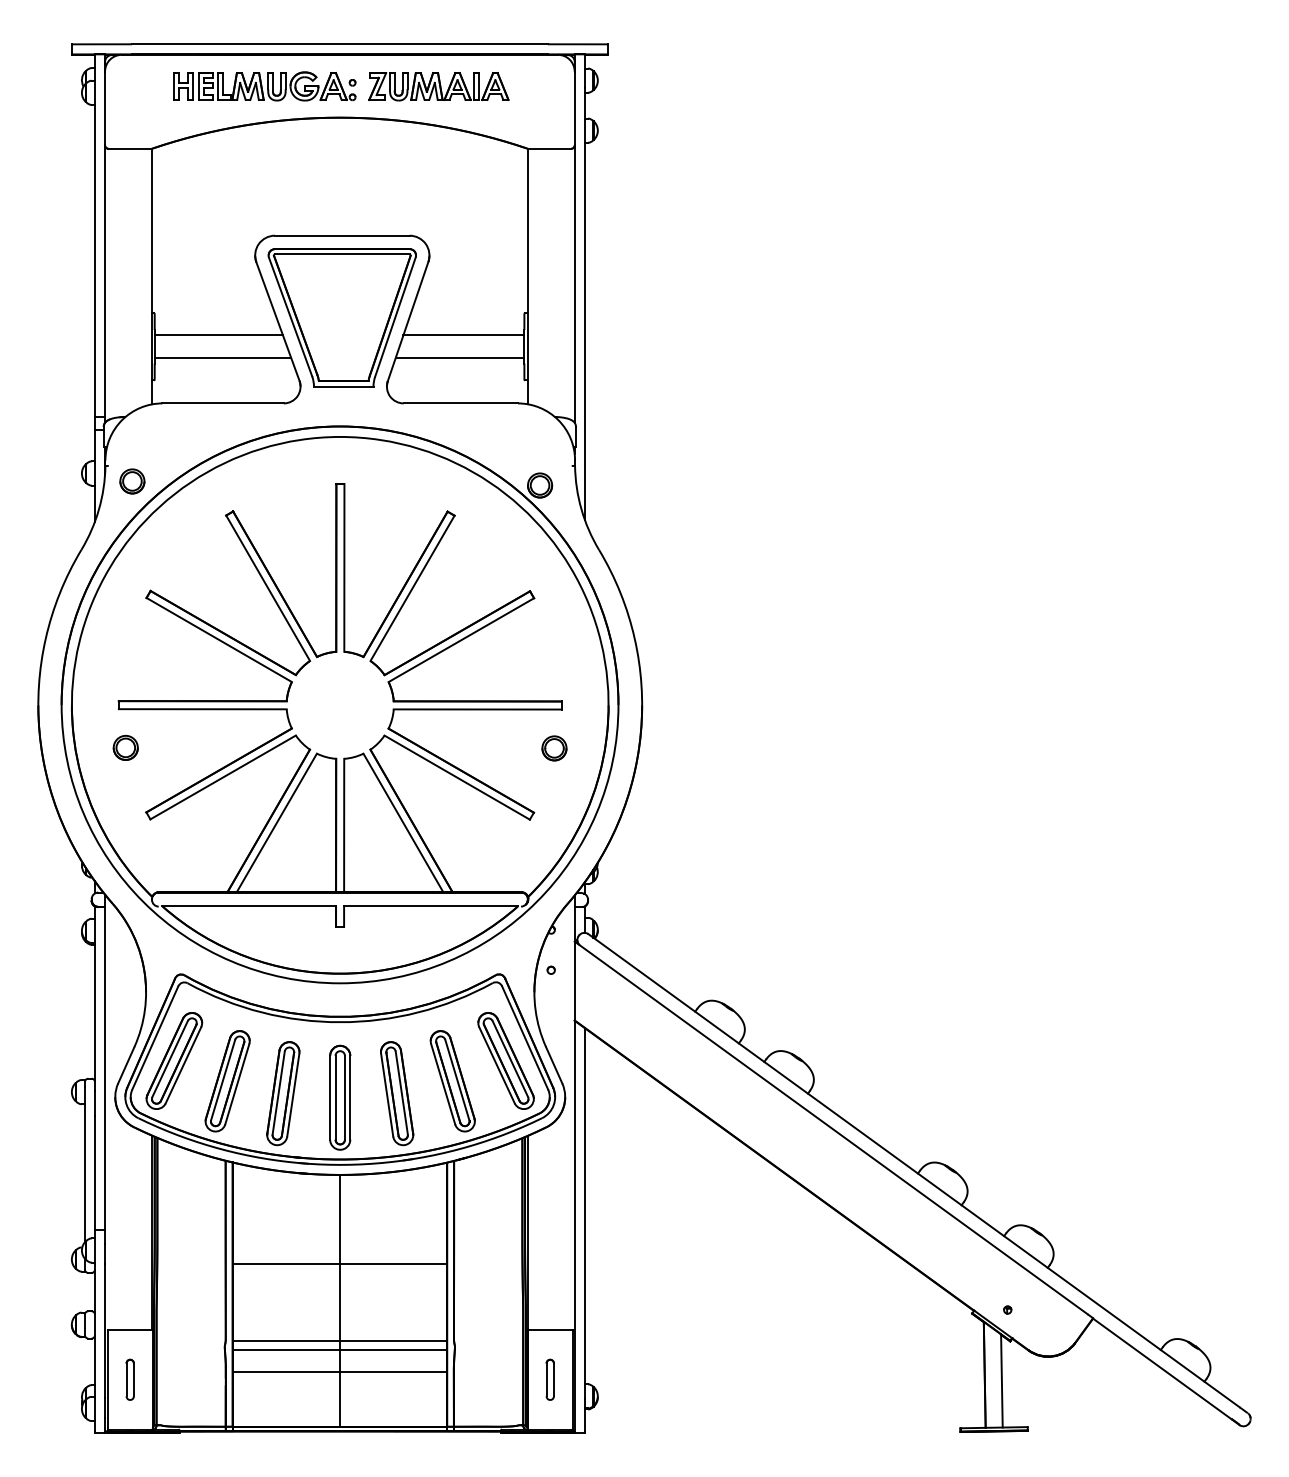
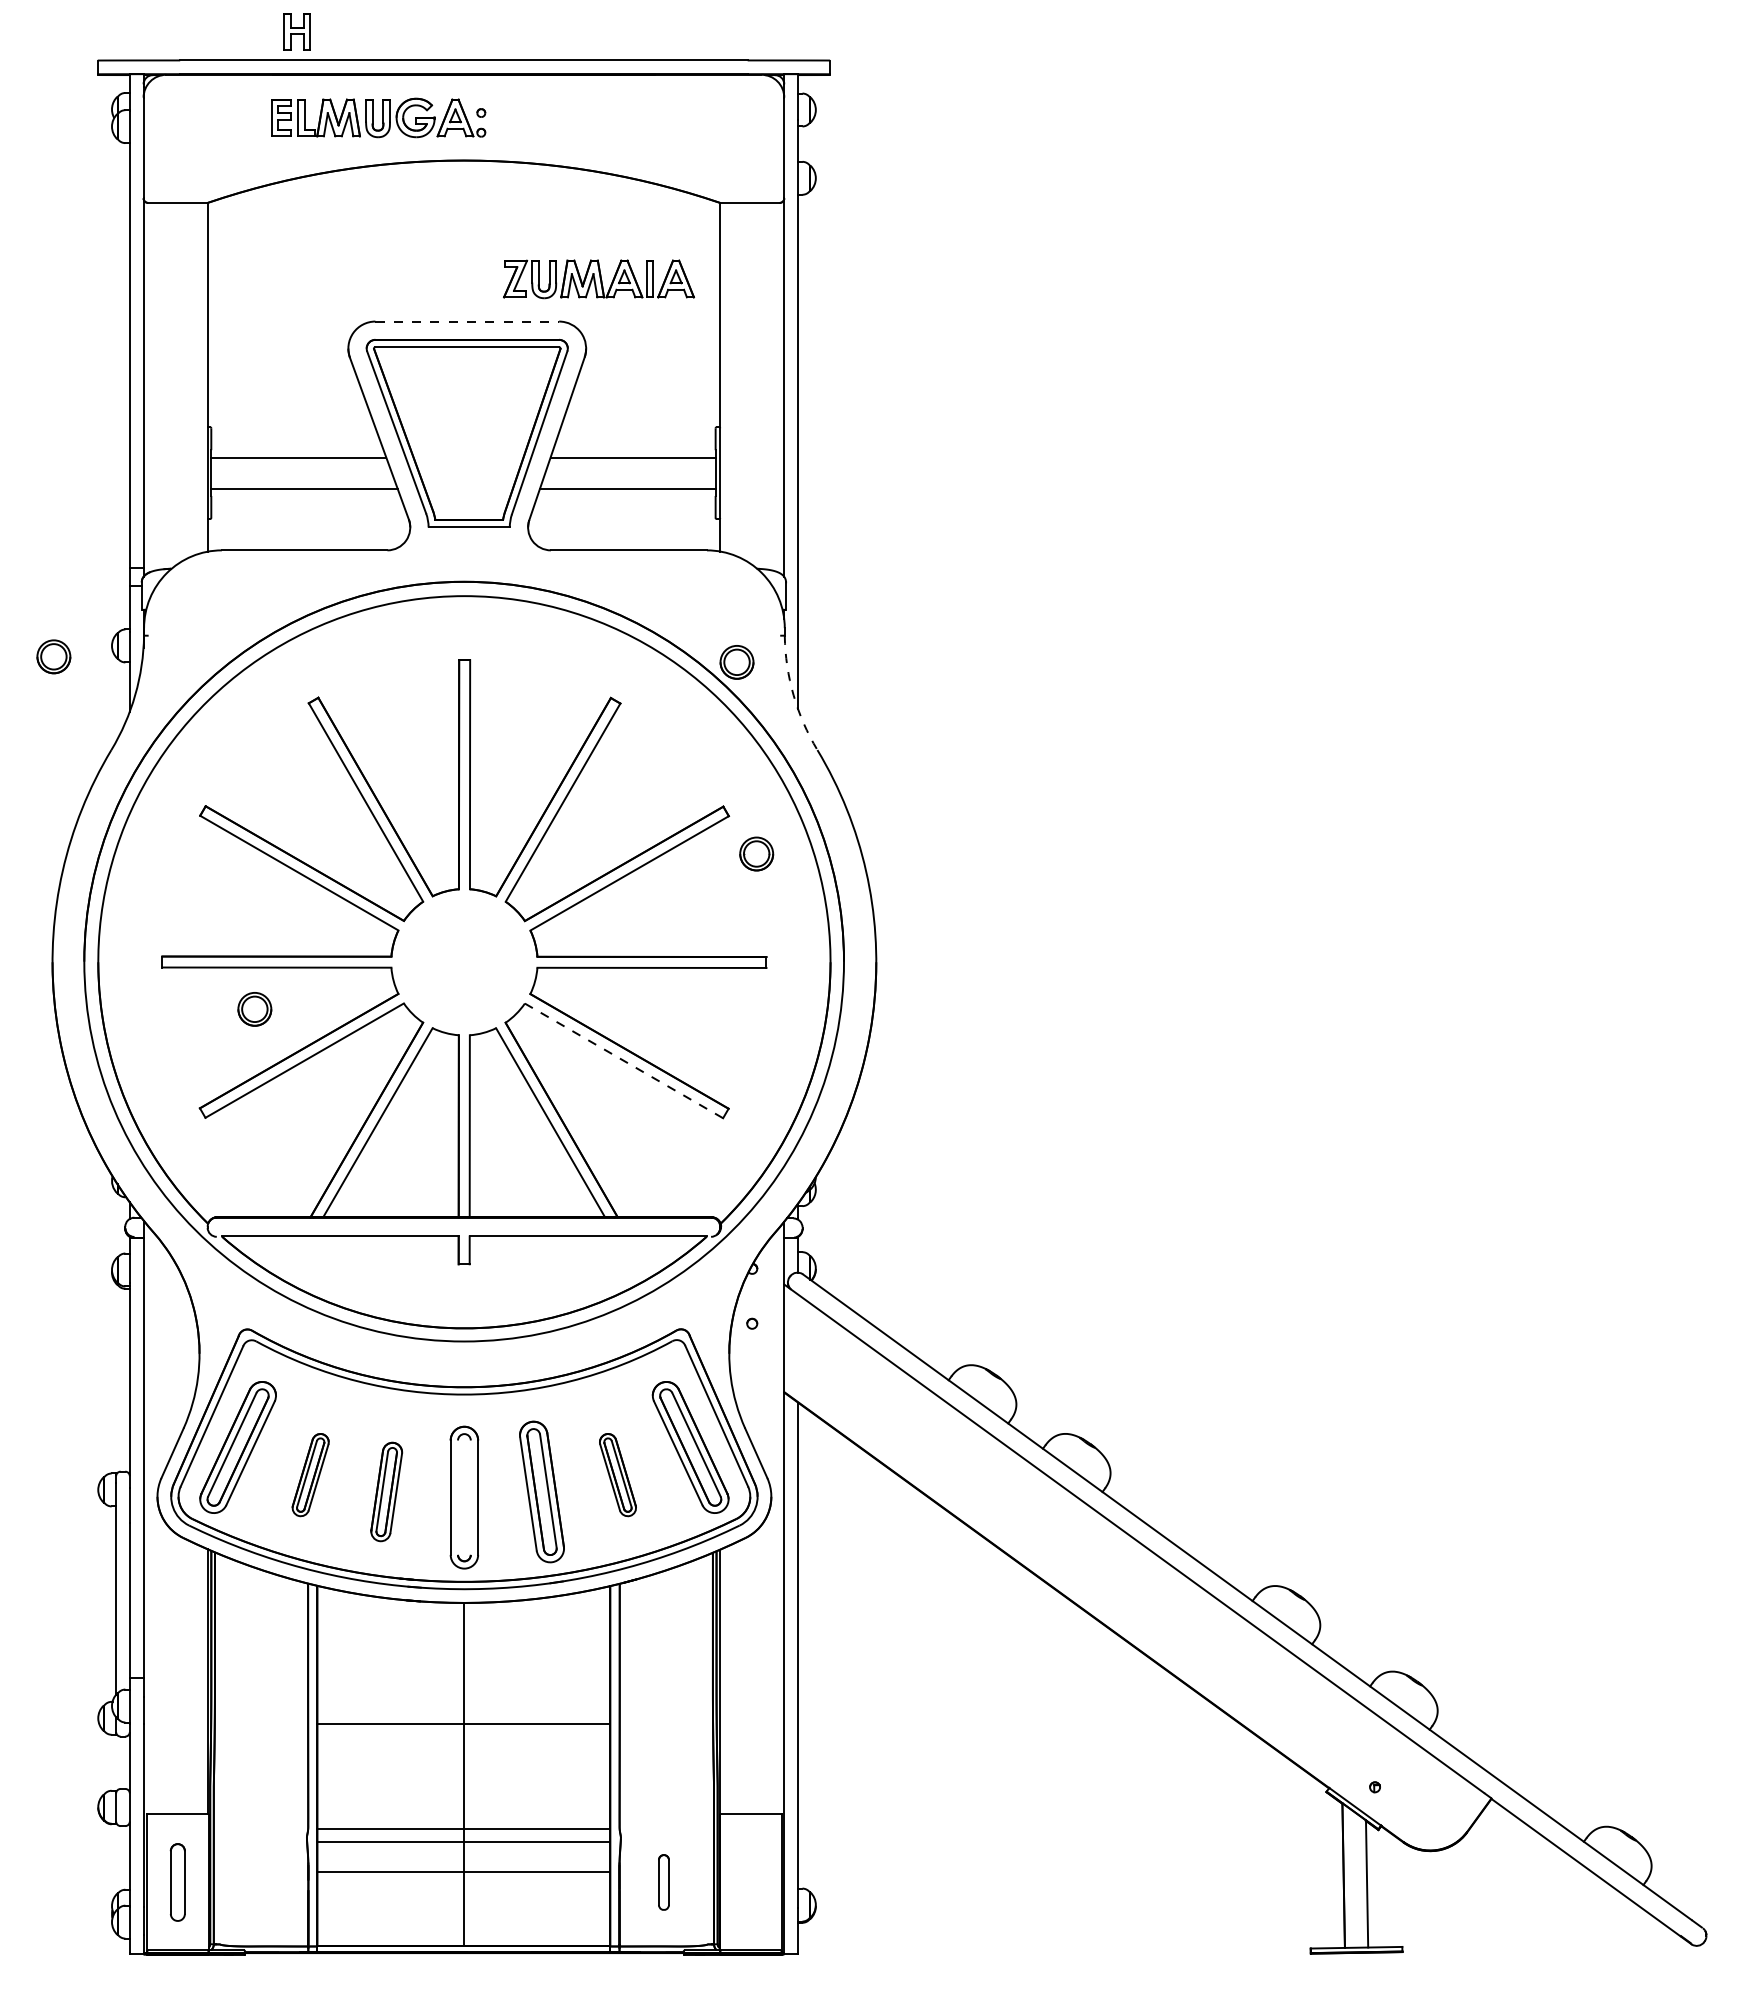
part: (182, 86) -> (296, 31), moved
part: (438, 86) -> (598, 279), moved
line: (342, 235) -> (467, 321), solid -> dashed
part: (132, 481) -> (53, 656), moved
arc: (581, 509) -> (793, 695), solid -> dashed
part: (125, 748) -> (254, 1009), moved
part: (554, 748) -> (756, 853), moved
line: (457, 777) -> (624, 1060), solid -> dashed
part: (227, 1080) -> (310, 1474), size x0.6
part: (452, 1080) -> (617, 1474), size x0.6
part: (283, 1093) -> (386, 1491), size x0.7
line: (335, 1097) -> (458, 1497), removed
line: (344, 1097) -> (470, 1497), removed
part: (129, 1379) -> (177, 1882), size x1.4
part: (549, 1379) -> (663, 1882), moved

